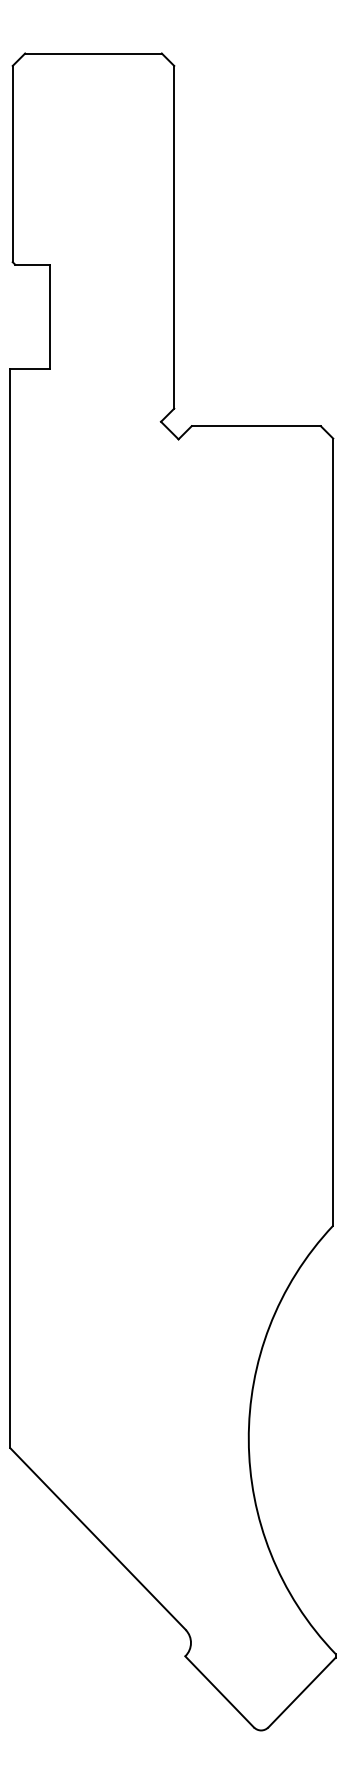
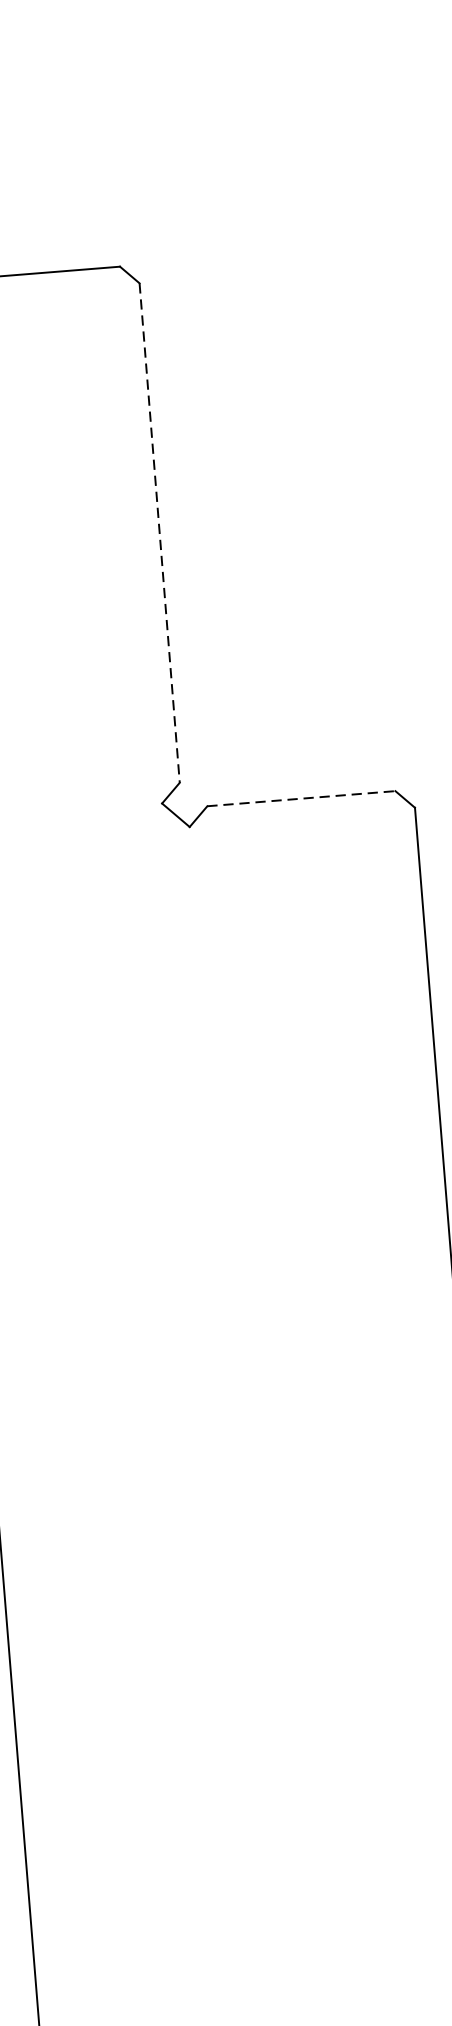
line: (174, 237) -> (160, 533), solid -> dashed
line: (256, 426) -> (301, 799), solid -> dashed

